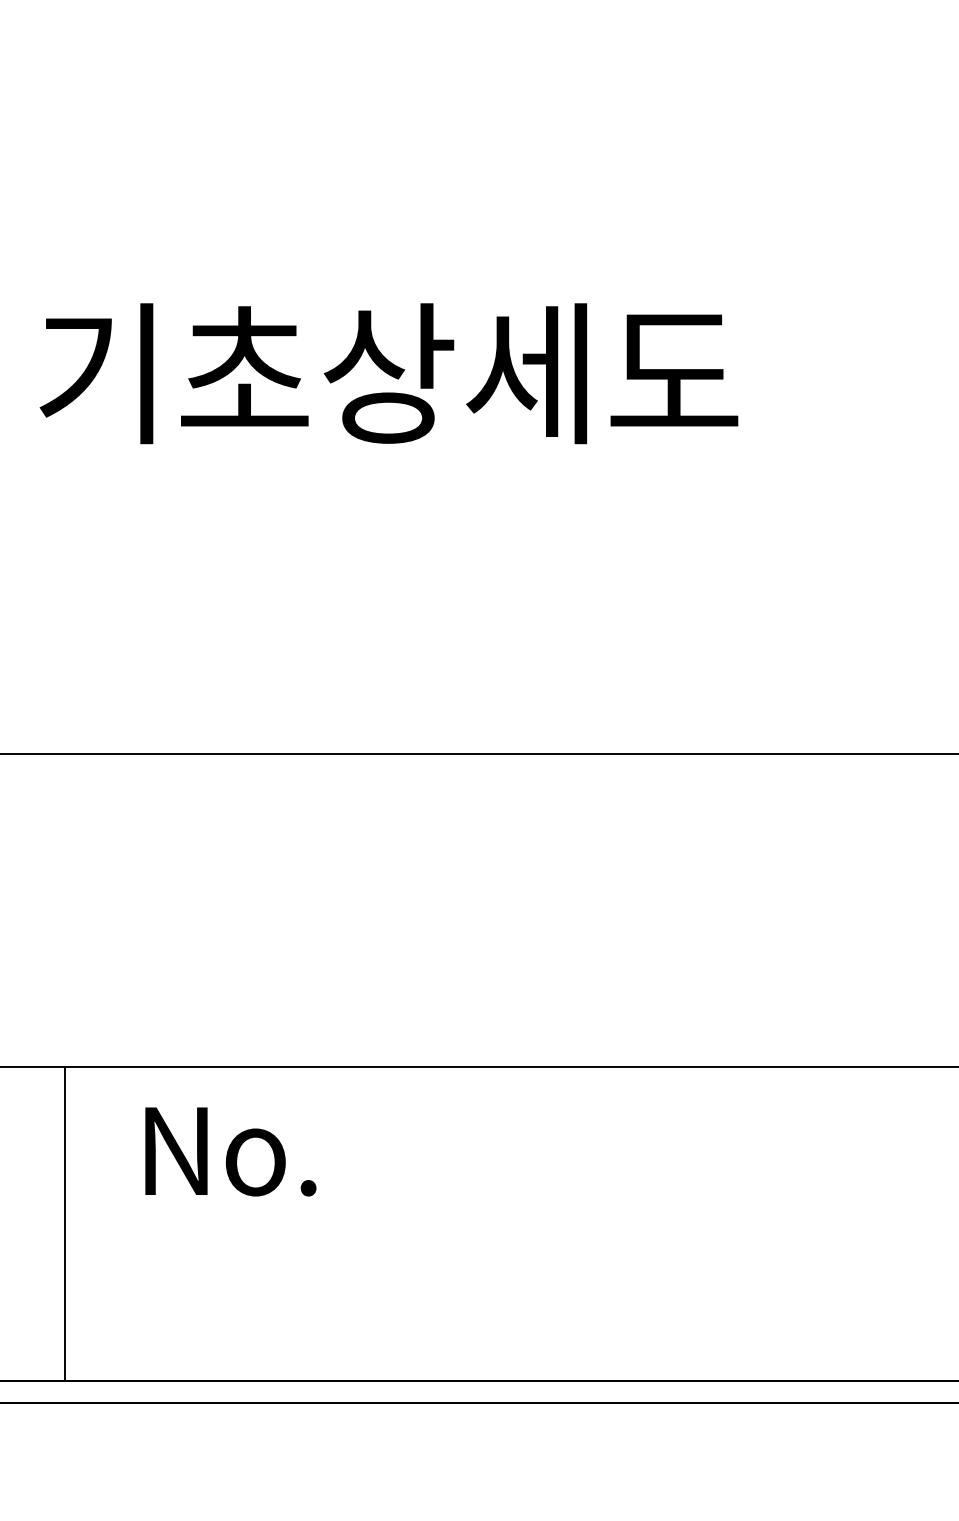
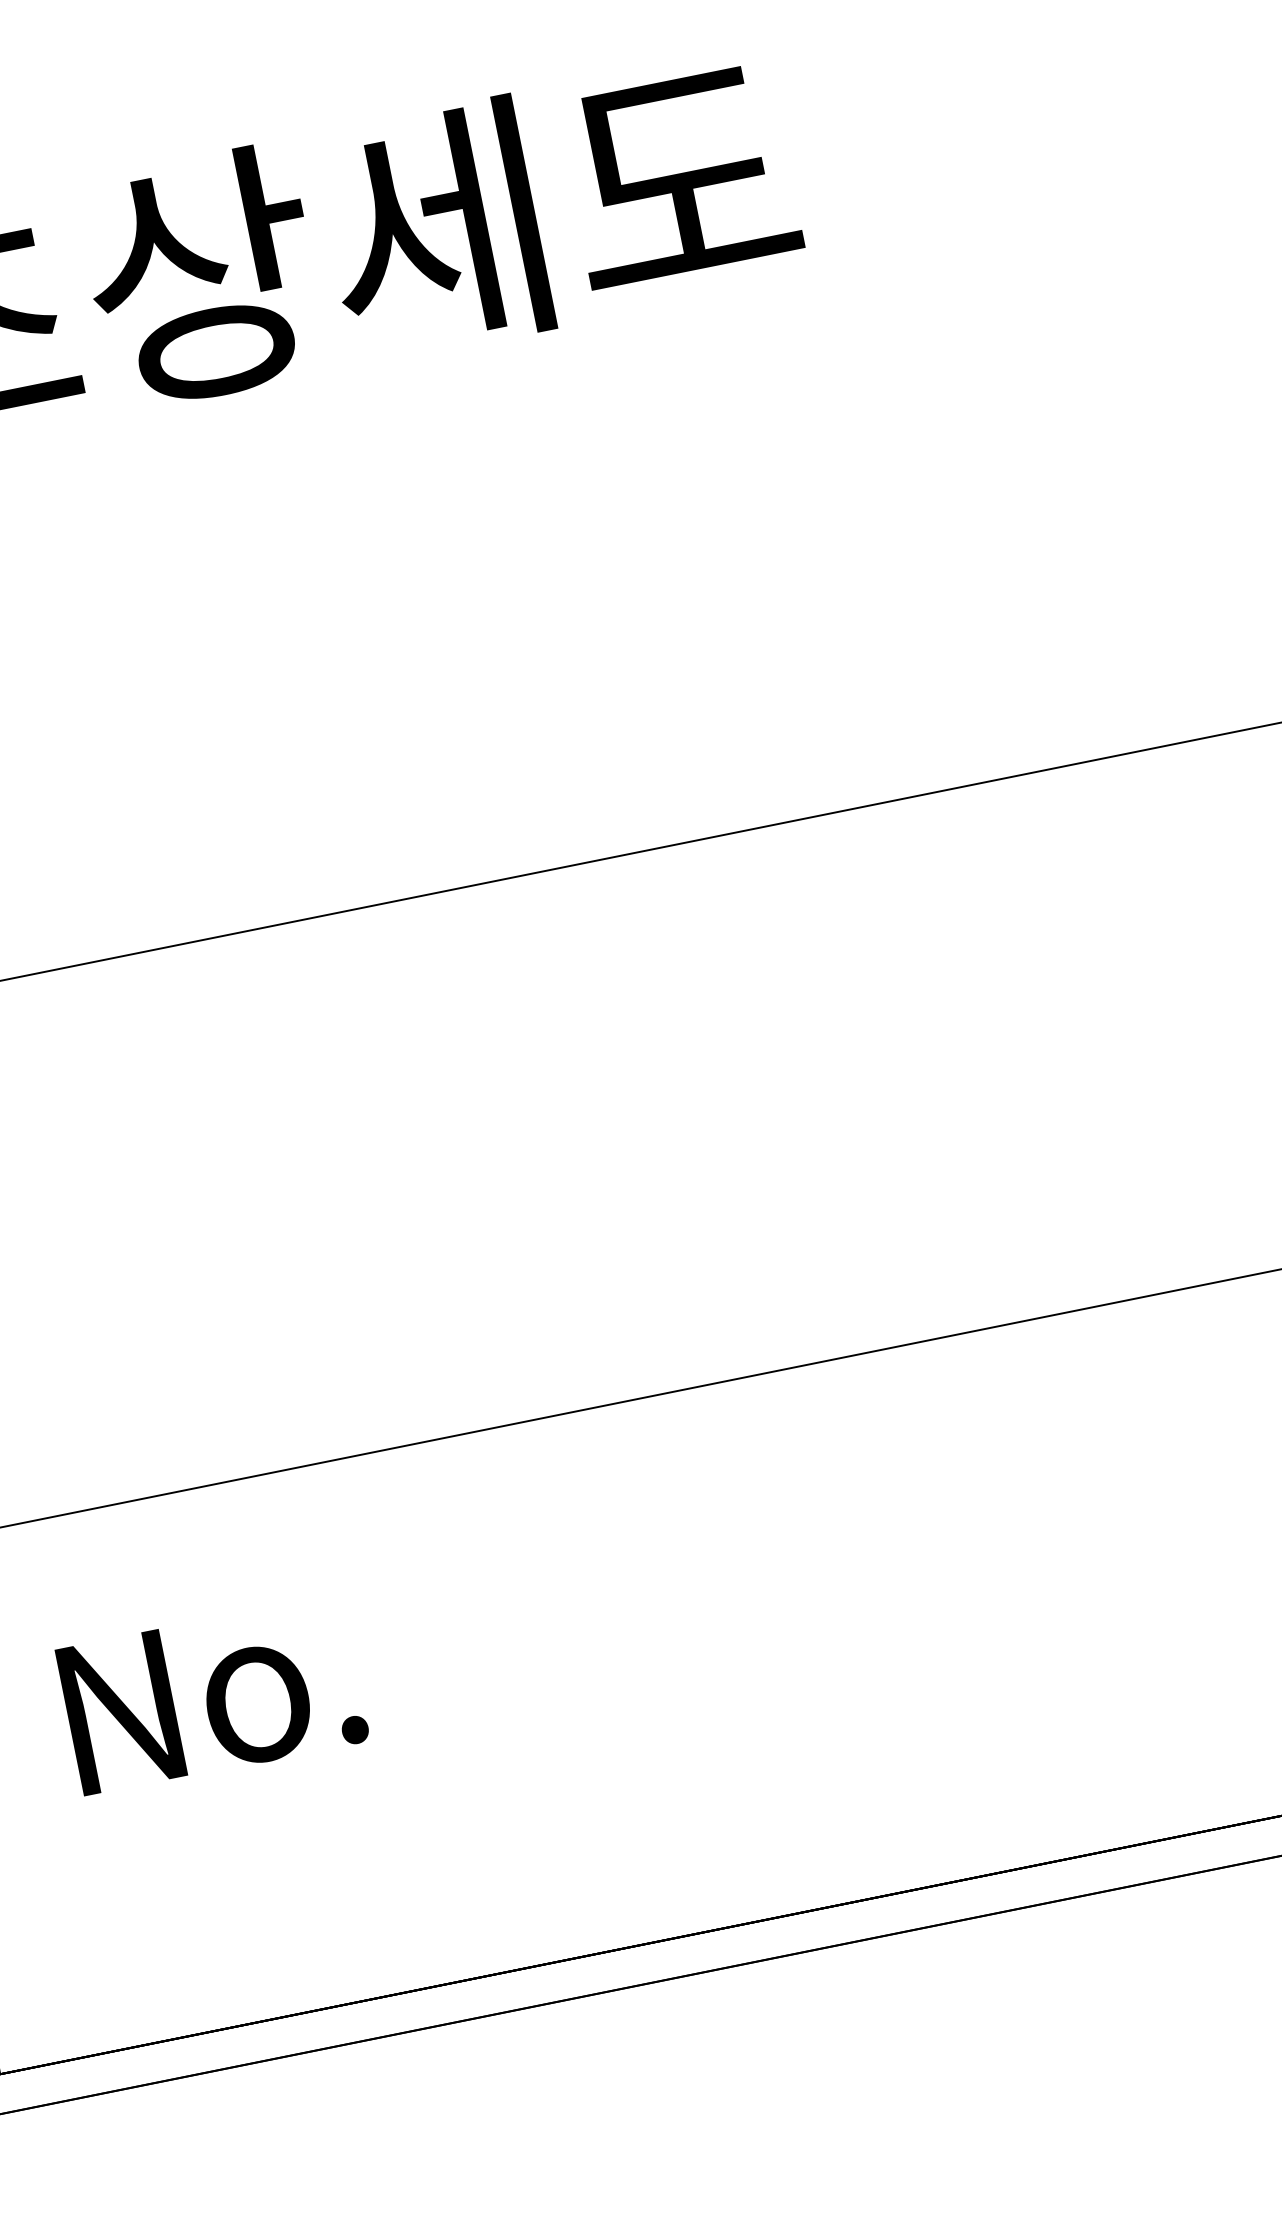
text: (230, 1151) -> (212, 1694), moved

